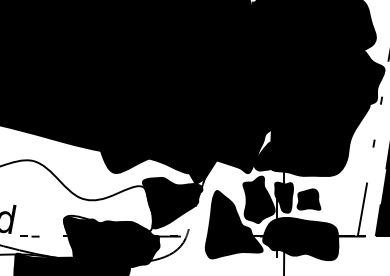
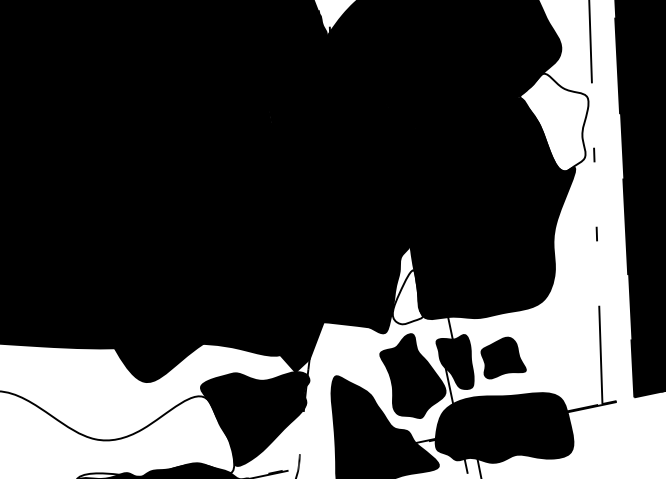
fill: (366, 78) -> (559, 121), removed
fill: (262, 156) -> (403, 298), removed

